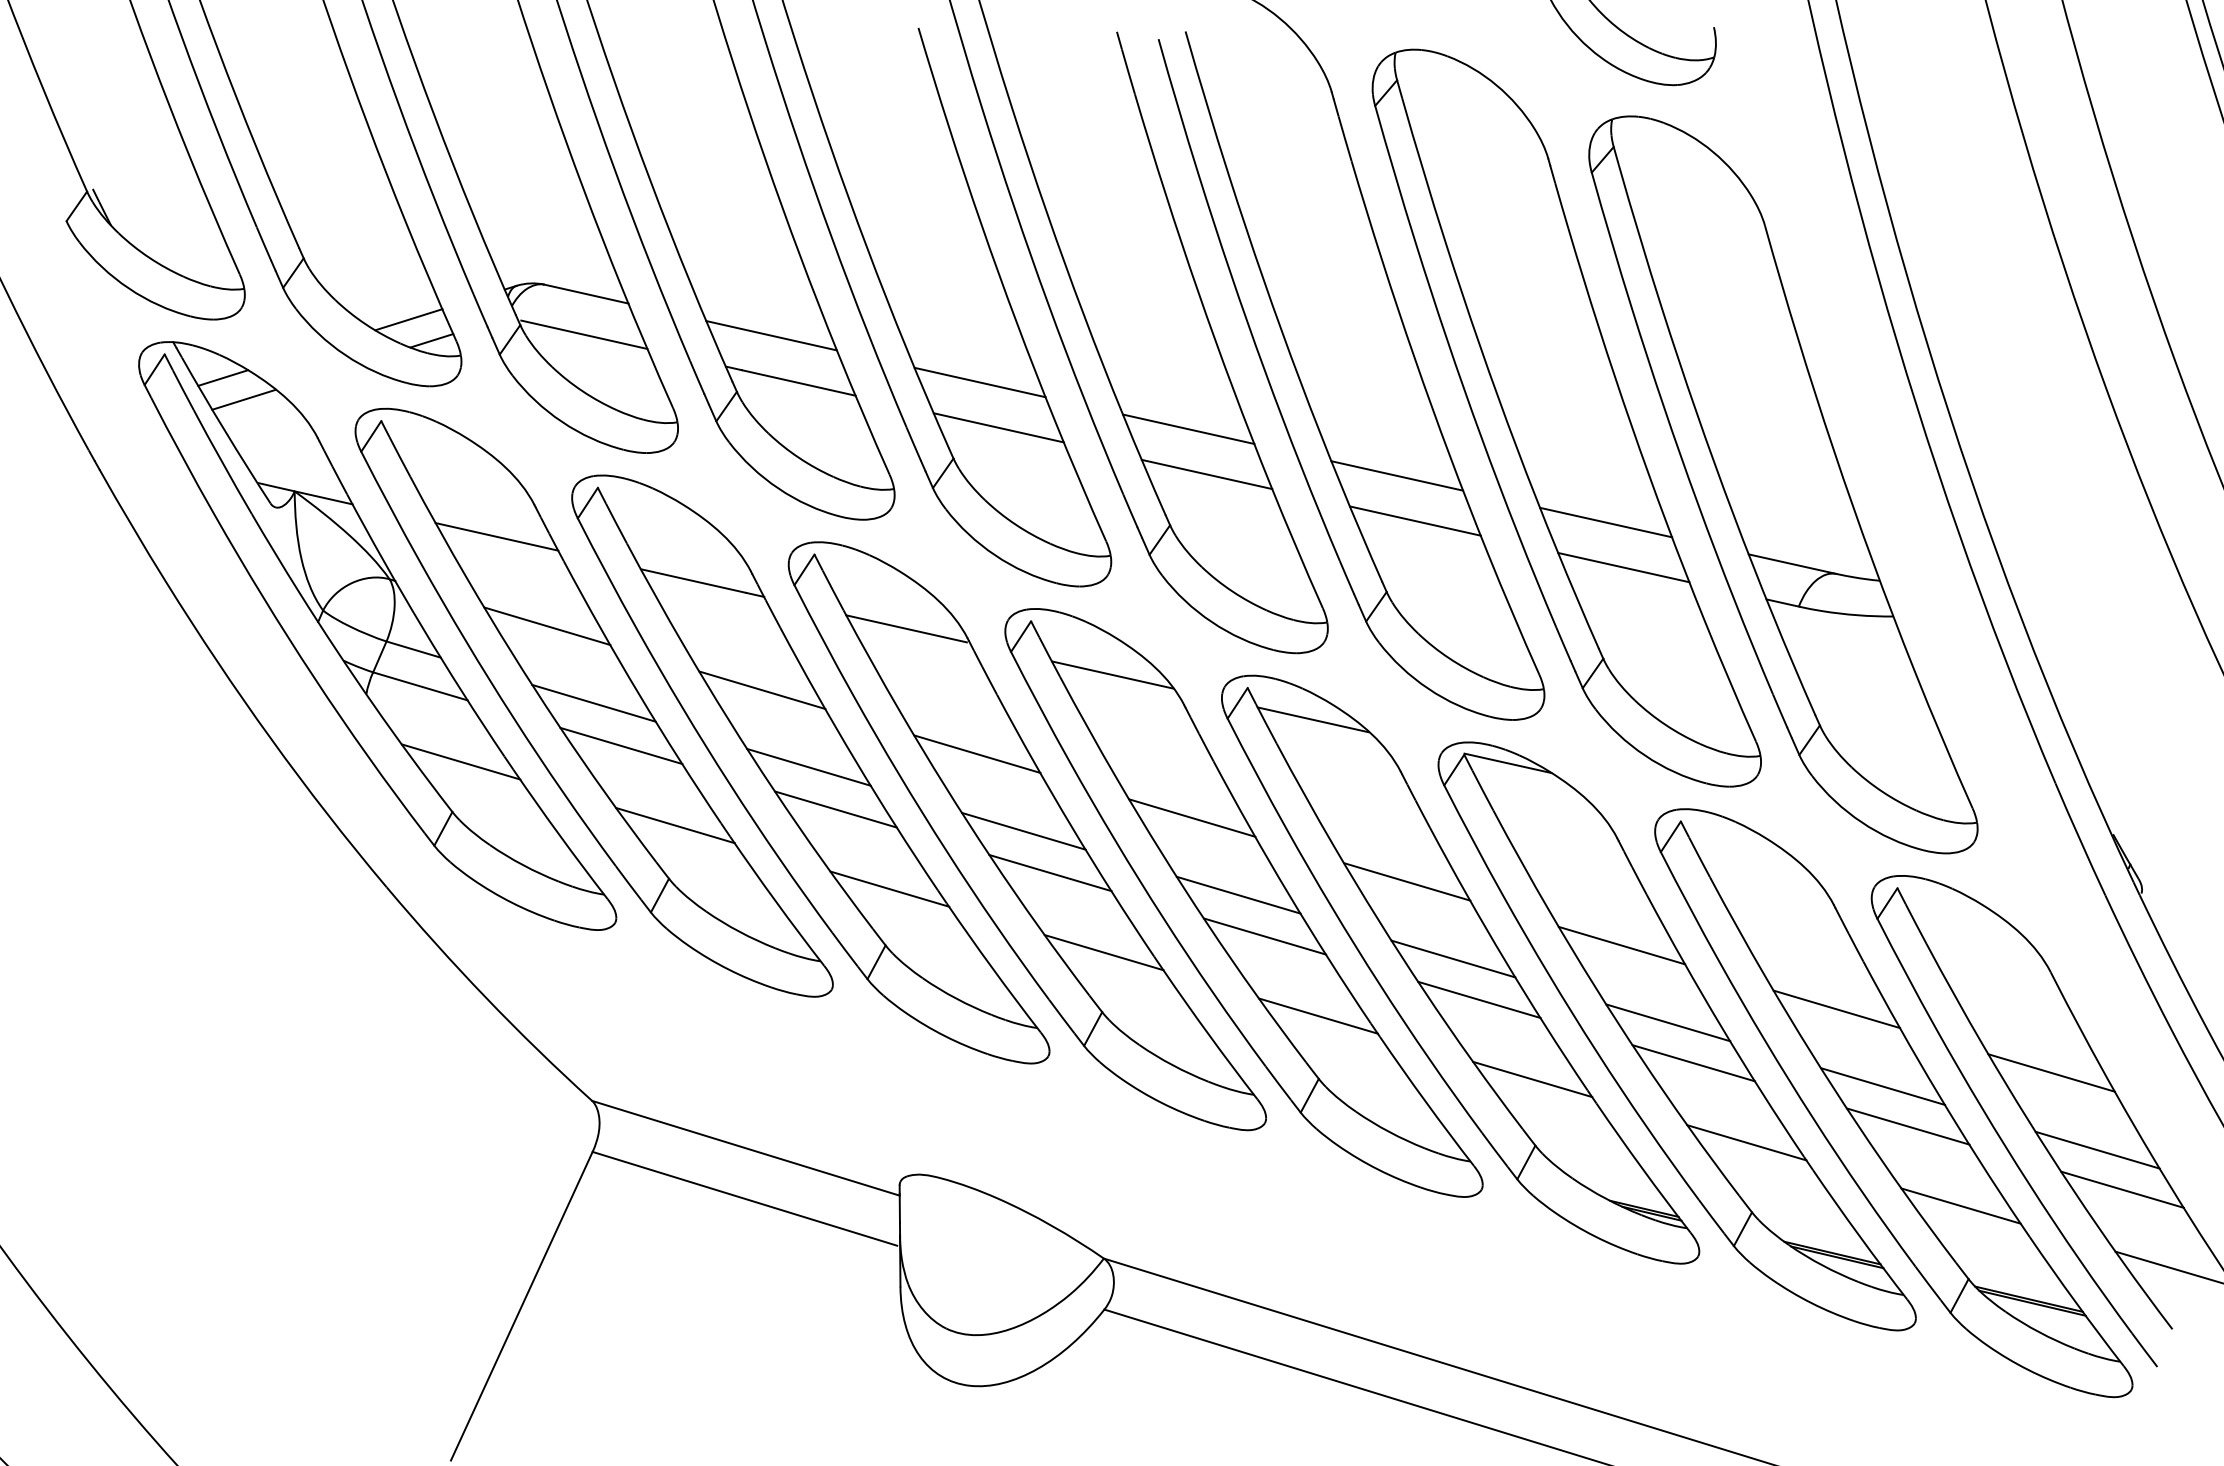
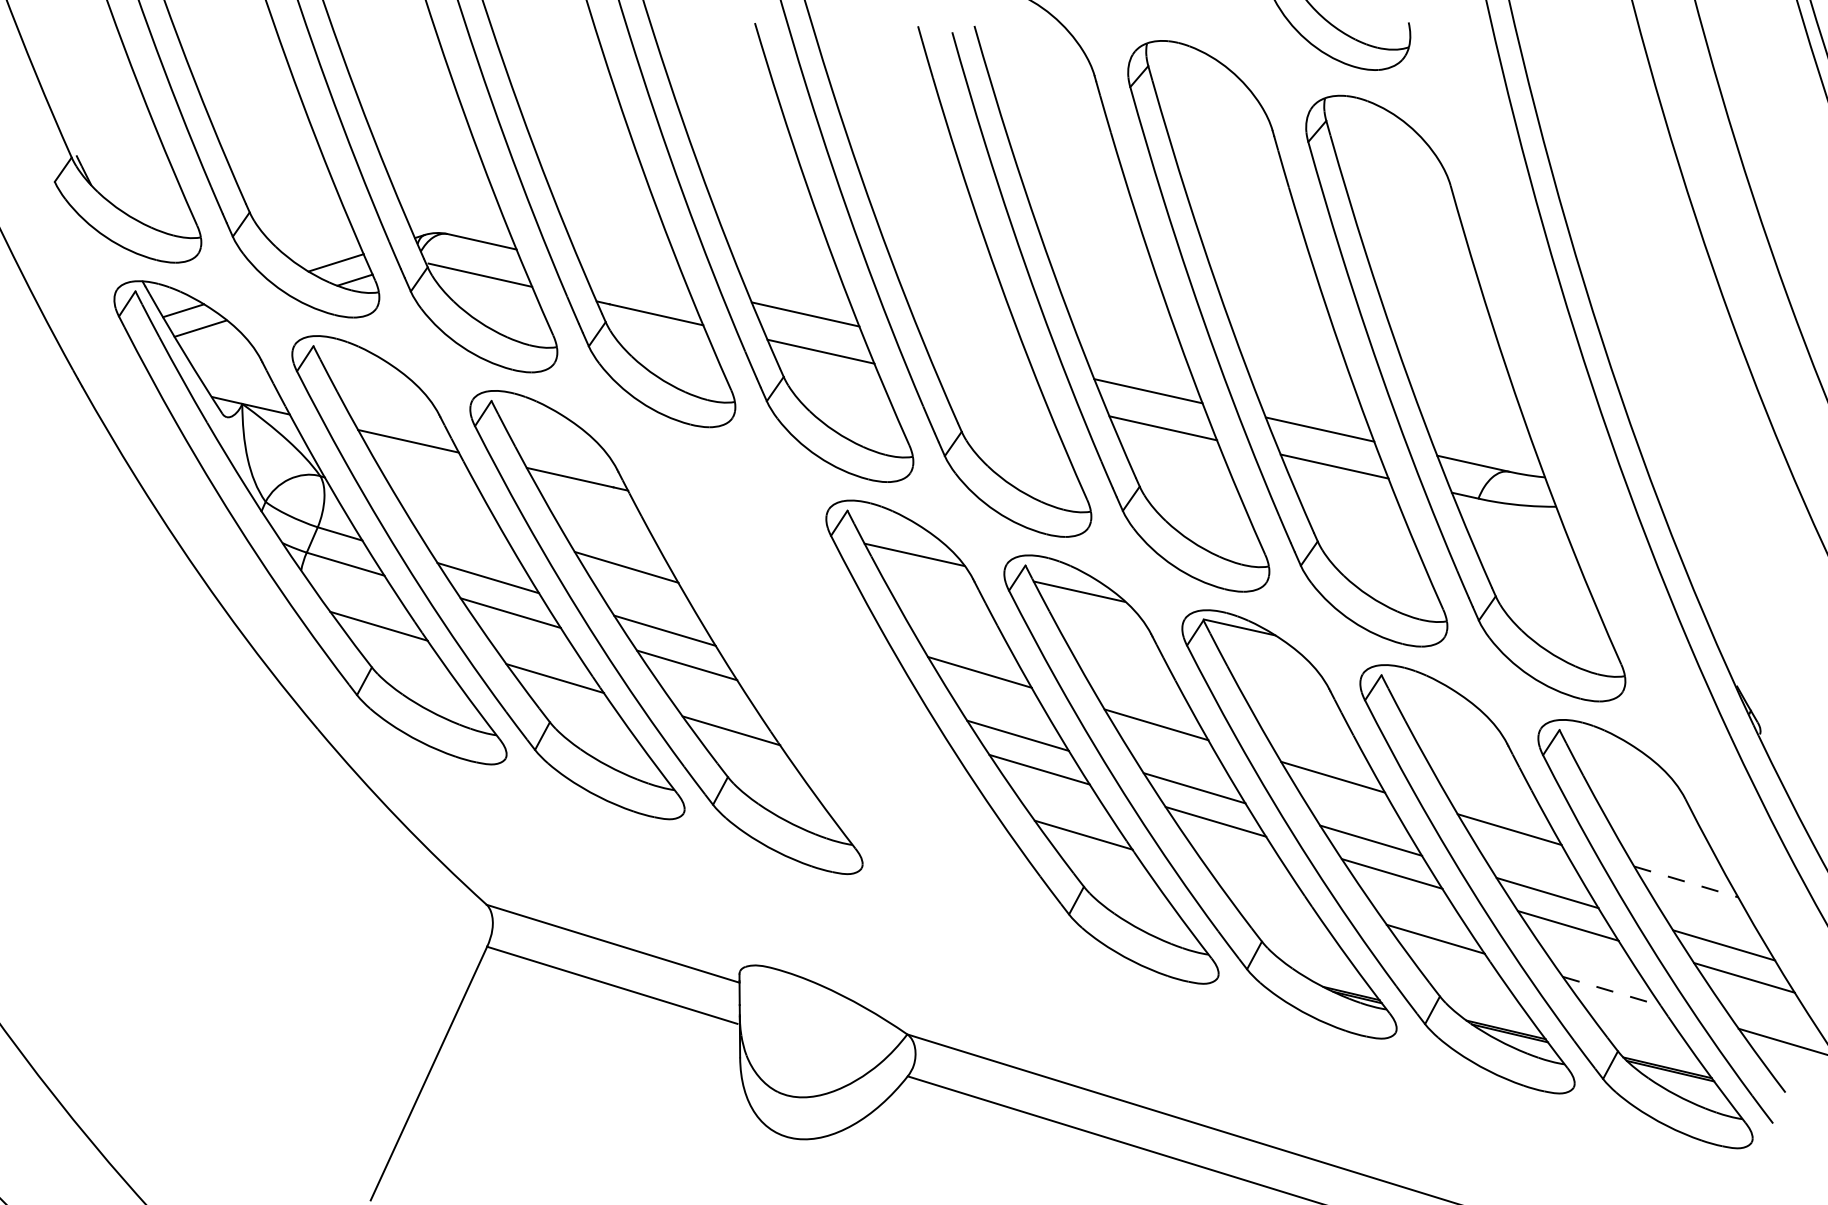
line: (770, 335) -> (633, 275), removed
line: (1189, 428) -> (977, 352), removed
line: (1206, 475) -> (991, 390), removed
line: (546, 625) -> (449, 514), removed
part: (1027, 835) -> (844, 686), removed
line: (2051, 1073) -> (1686, 882), solid -> dashed
line: (1532, 1078) -> (1259, 886), removed
line: (1961, 1206) -> (1612, 991), solid -> dashed

